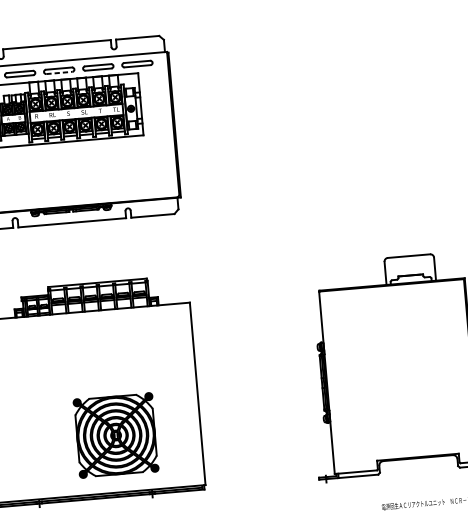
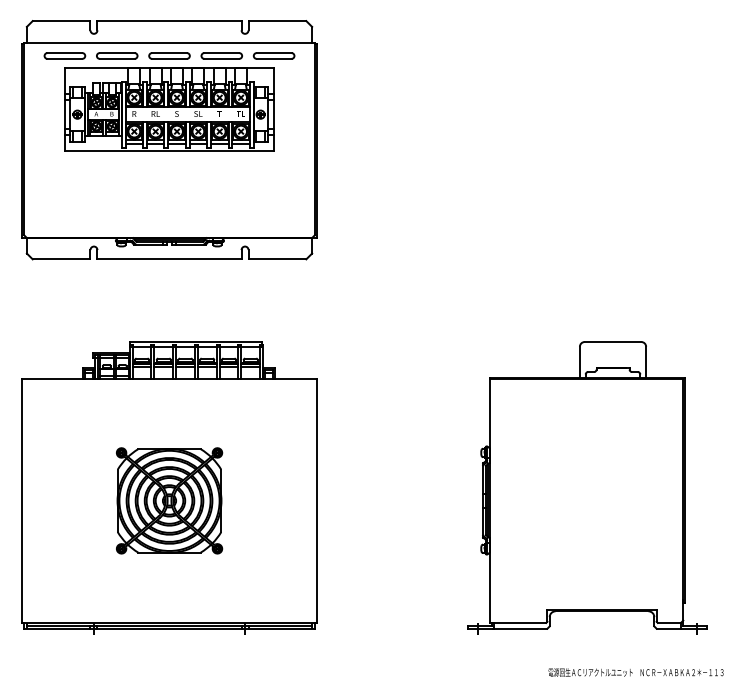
line: (60, 72) -> (170, 58), dashed -> solid
part: (116, 435) -> (169, 500), moved

